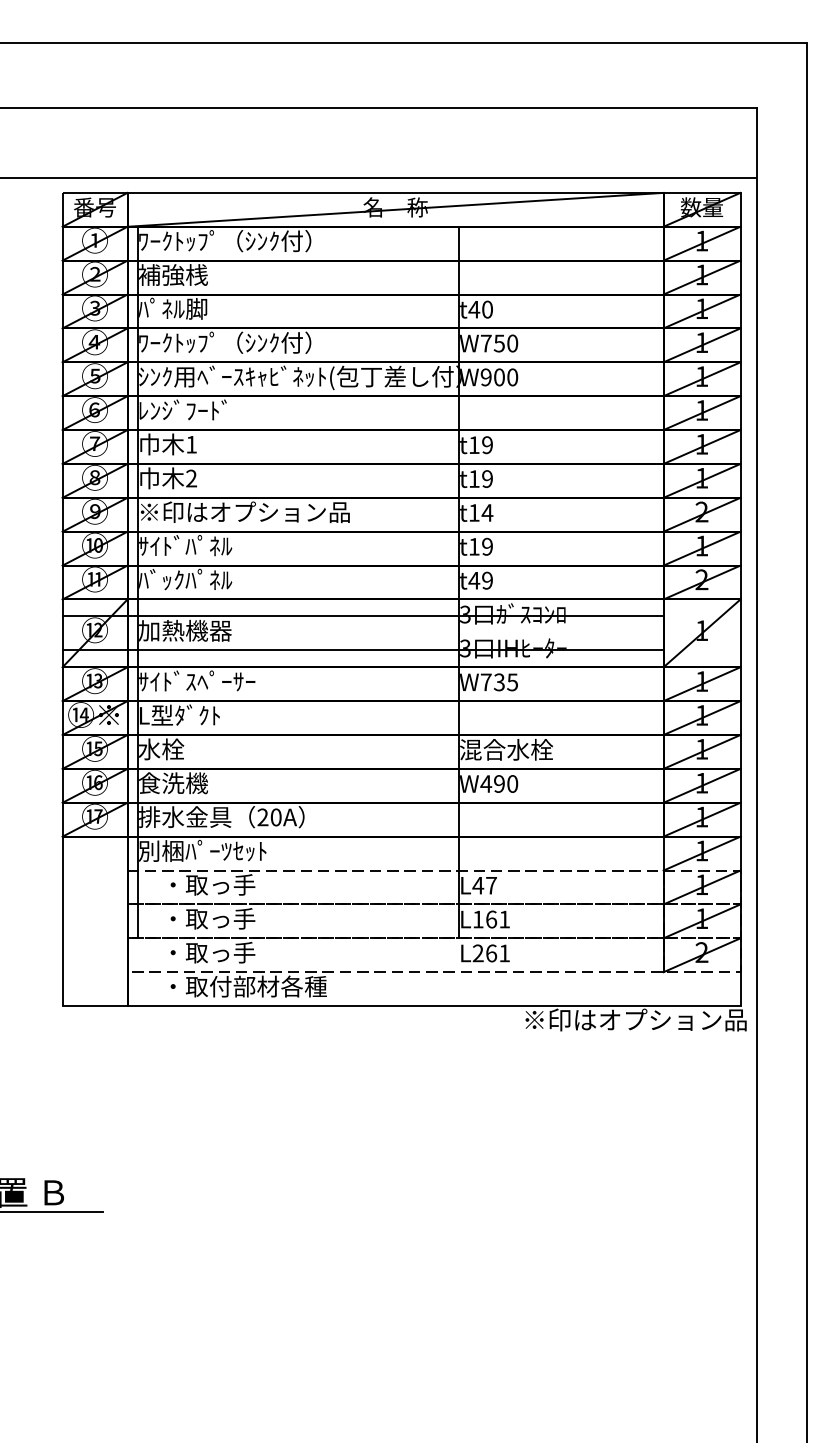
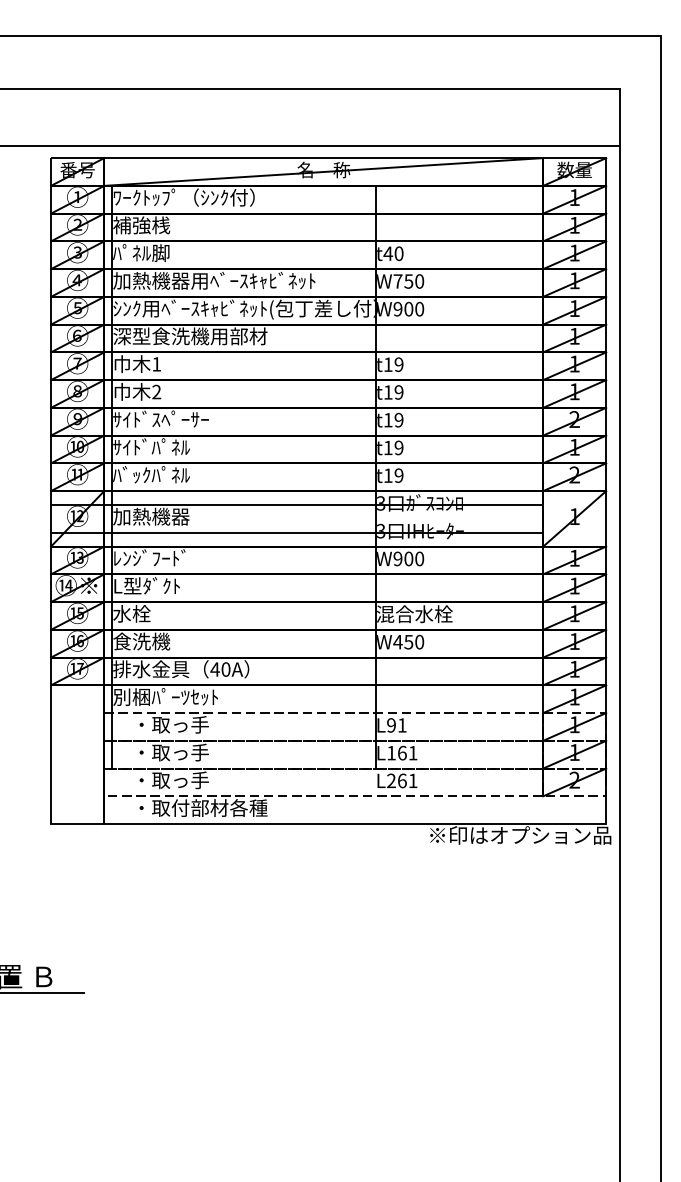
text: (262, 342) -> (214, 280), ﾜｰｸﾄｯﾌﾟ（ｼﾝｸ付） -> 加熱機器用ﾍﾞｰｽｷｬﾋﾞﾈｯﾄ
text: (232, 410) -> (190, 336), ﾚﾝｼﾞﾌｰﾄﾞ -> 深型食洗機用部材
text: (244, 512) -> (200, 419), ※印はオプション品 -> ｻｲﾄﾞｽﾍﾟｰｻｰ
text: (487, 512) -> (399, 419), t14 -> t19
text: (474, 580) -> (388, 475), t49 -> t19
text: (197, 680) -> (161, 557), ｻｲﾄﾞｽﾍﾟｰｻｰ -> ﾚﾝｼﾞﾌｰﾄﾞ
text: (499, 682) -> (408, 559), W735 -> W900
text: (498, 783) -> (408, 641), W490 -> W450
text: (262, 817) -> (214, 669), 20A -> 40A
text: (484, 885) -> (396, 725), L47 -> L91

